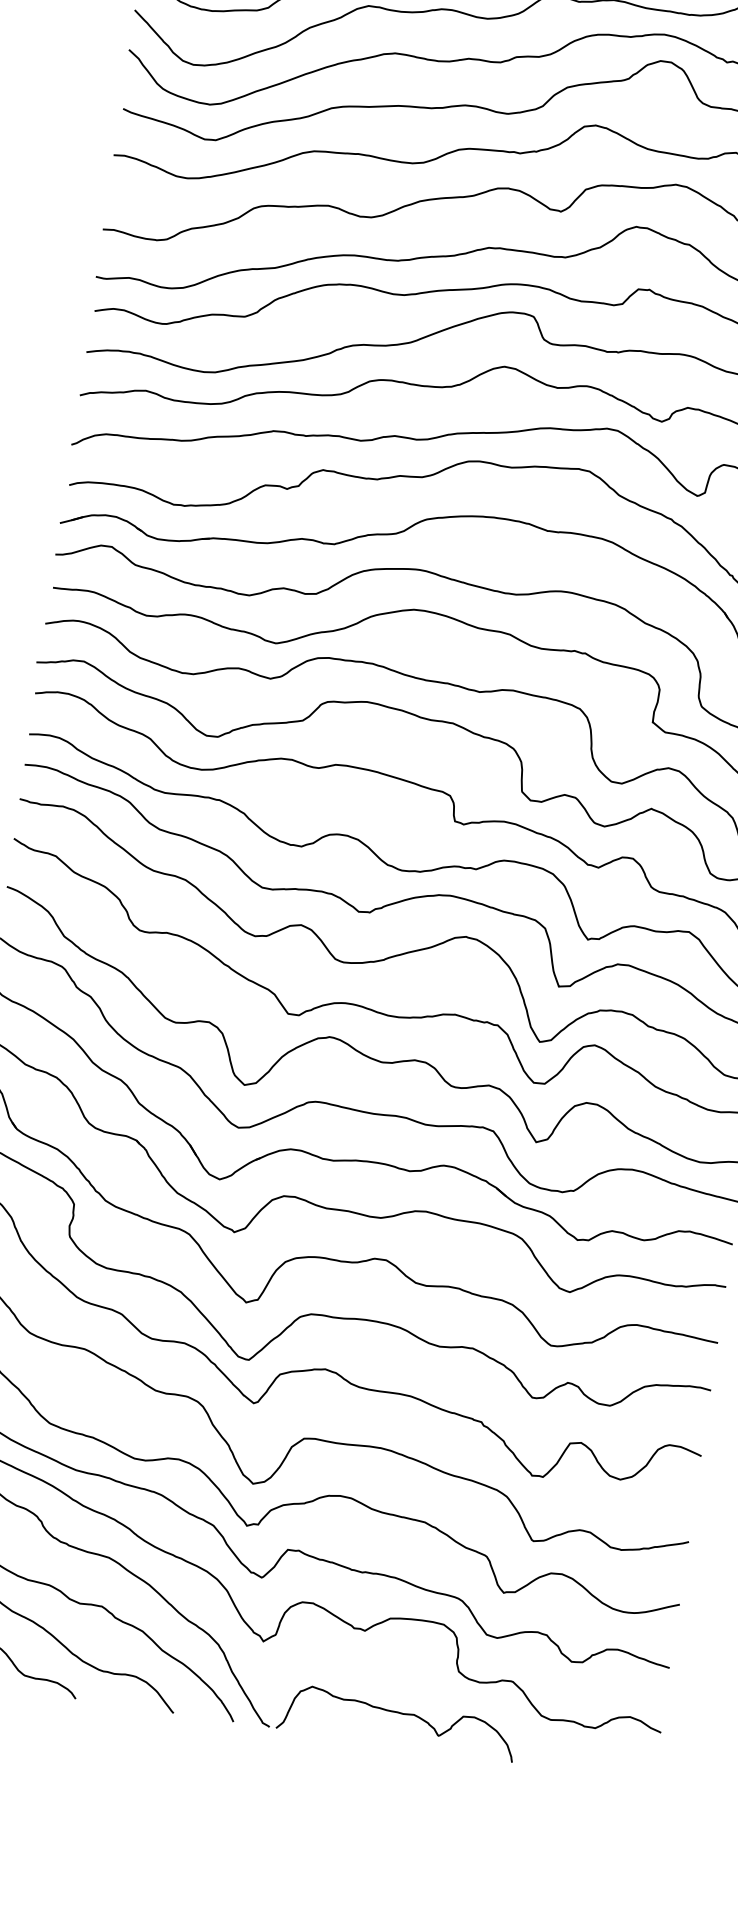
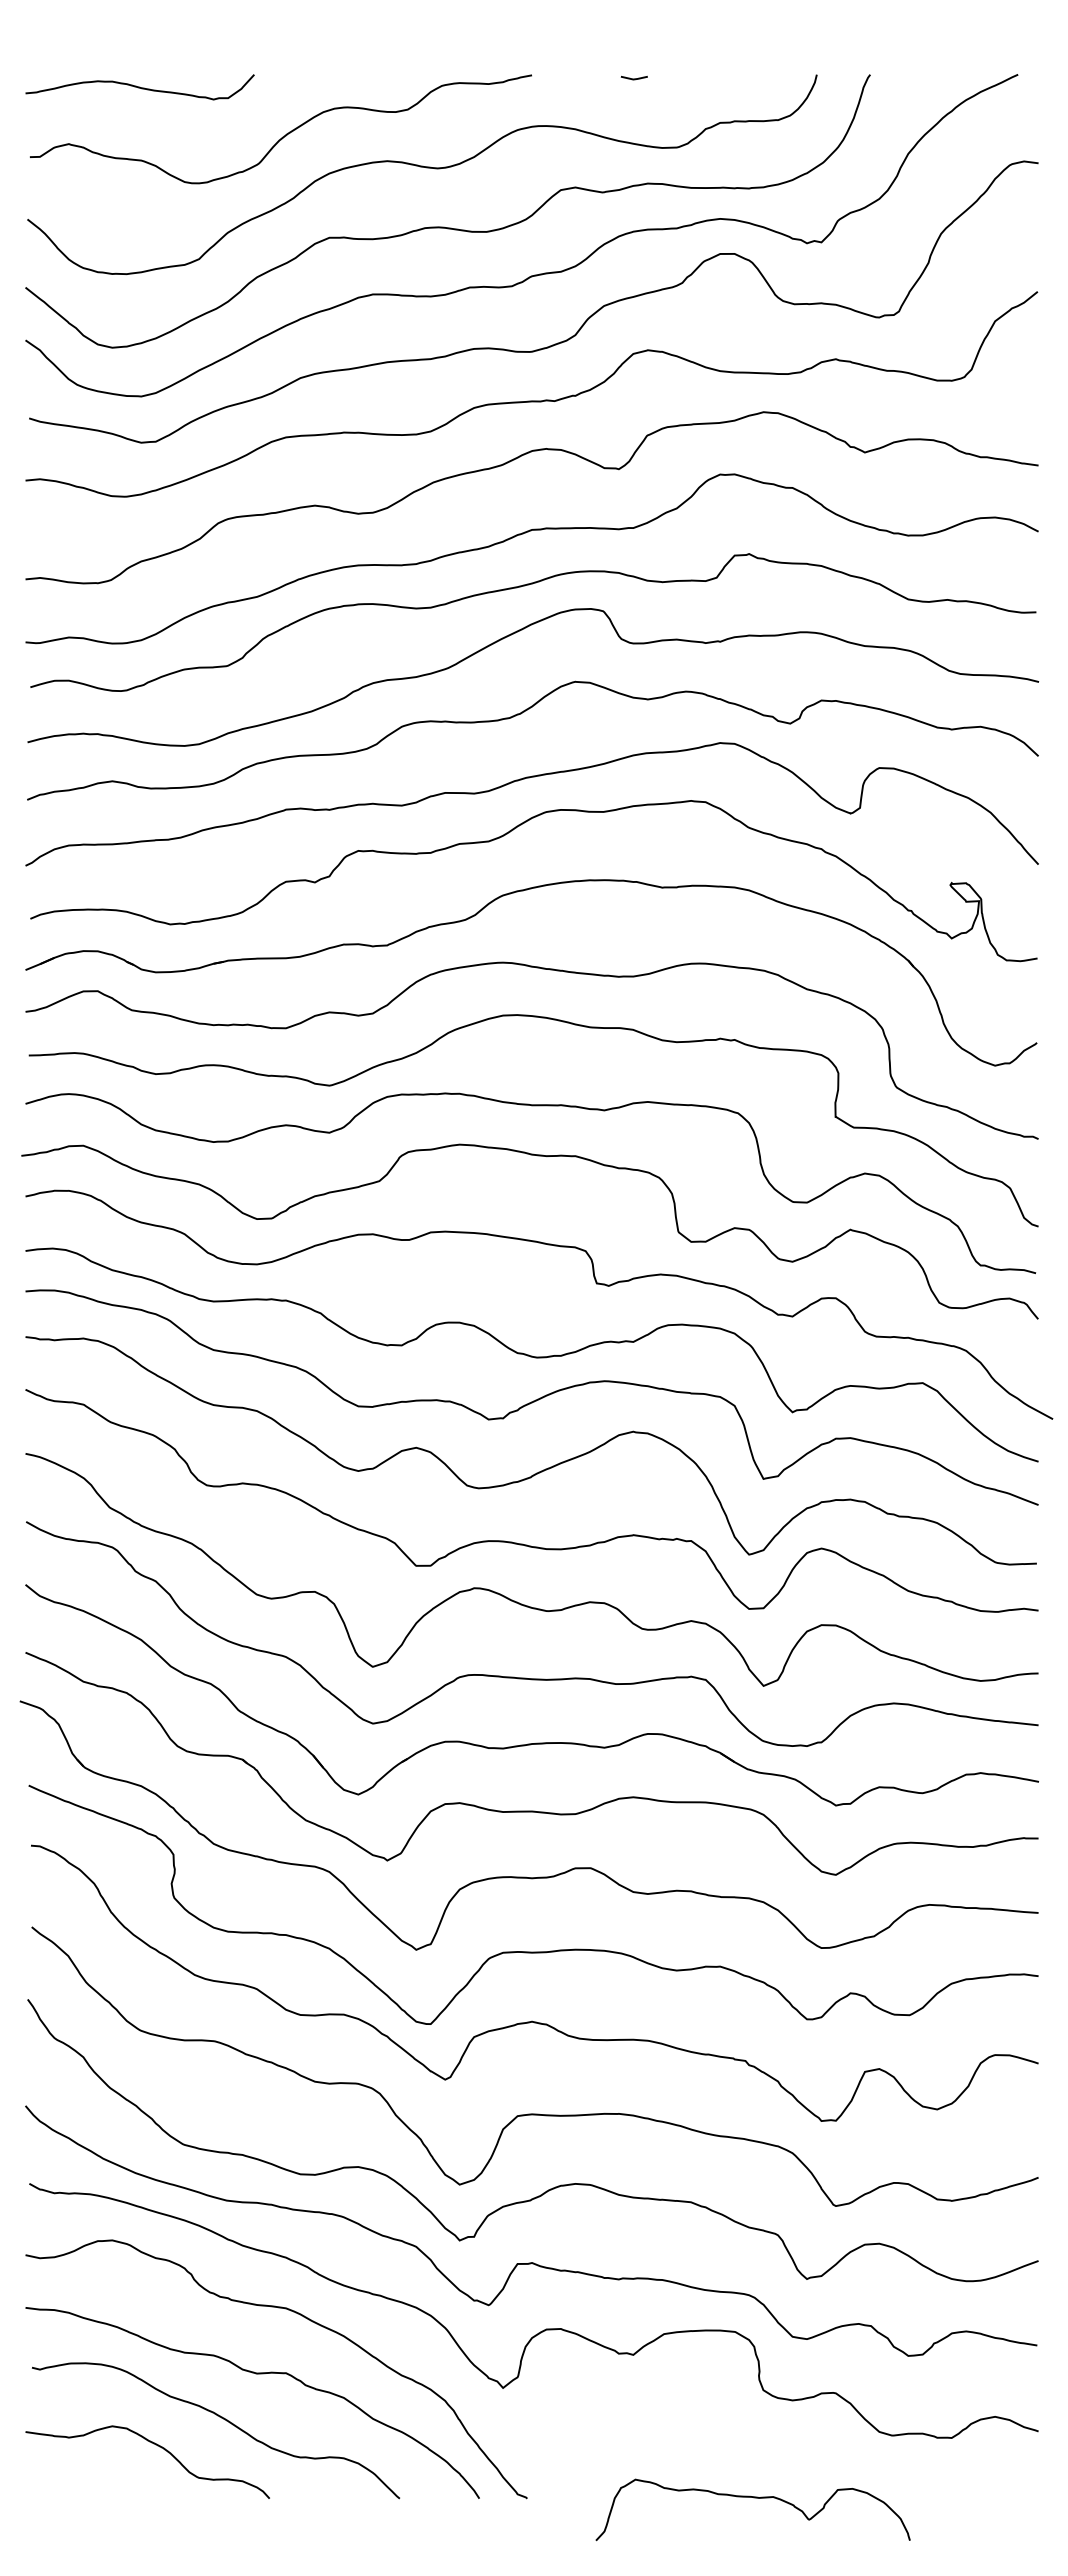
curve: (399, 1713) -> (753, 2498), moved

